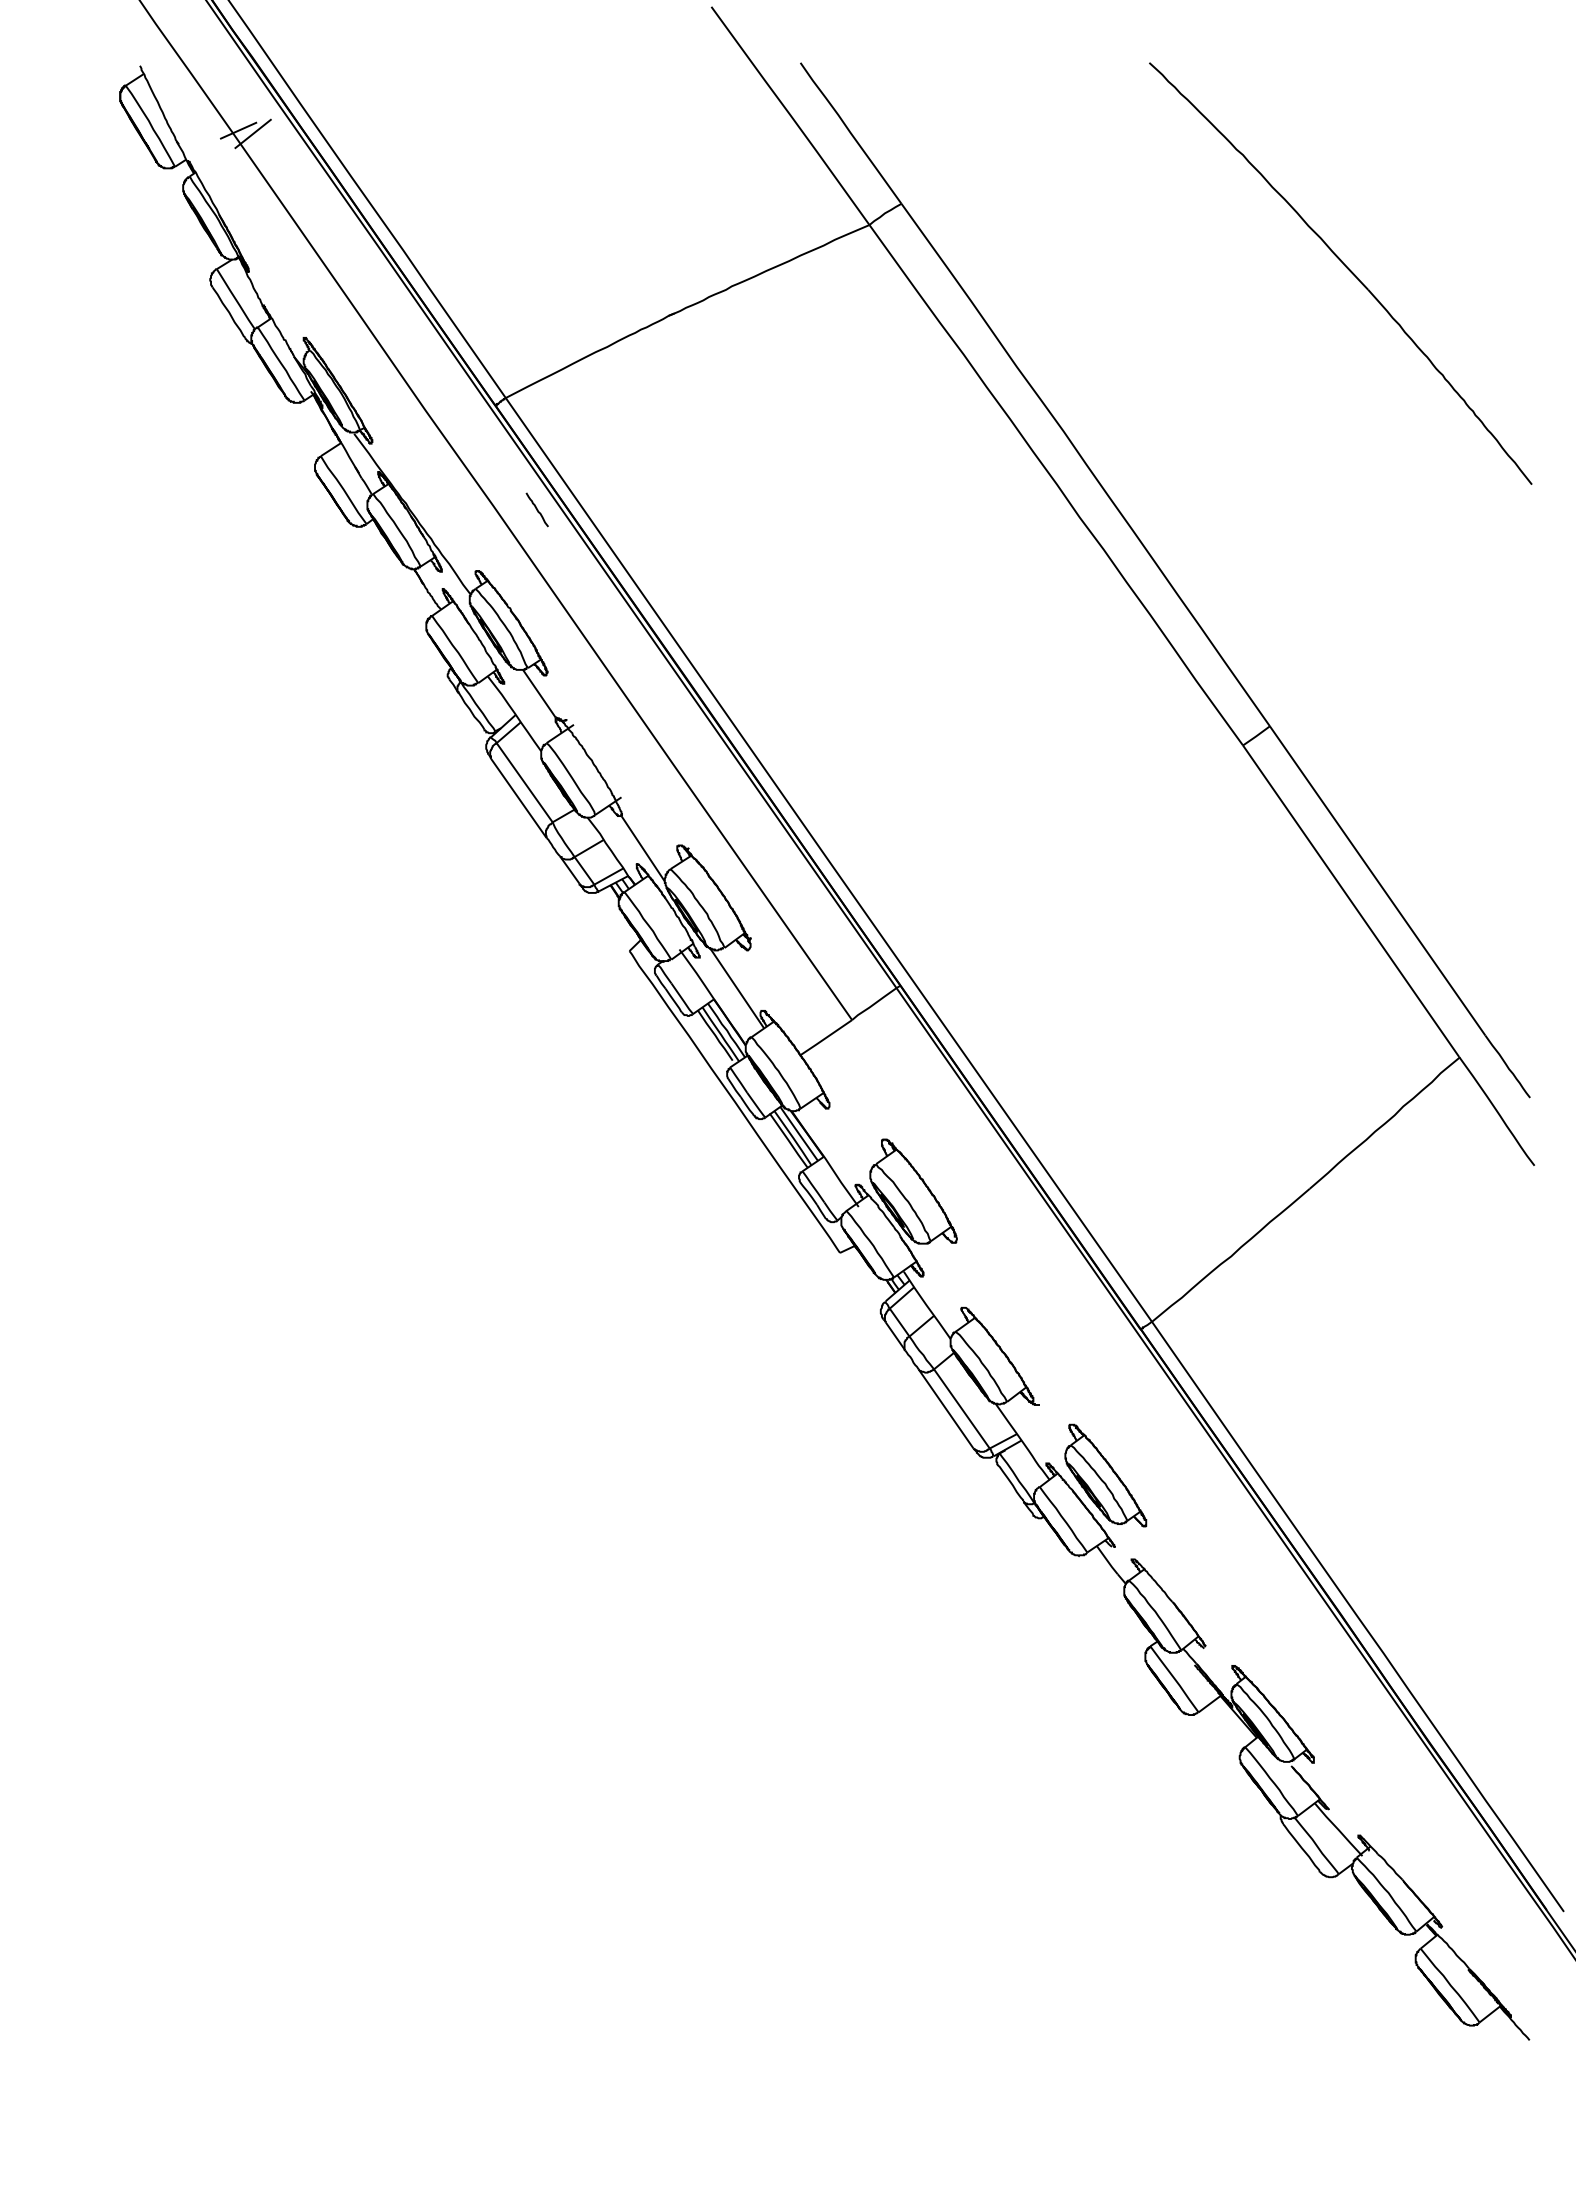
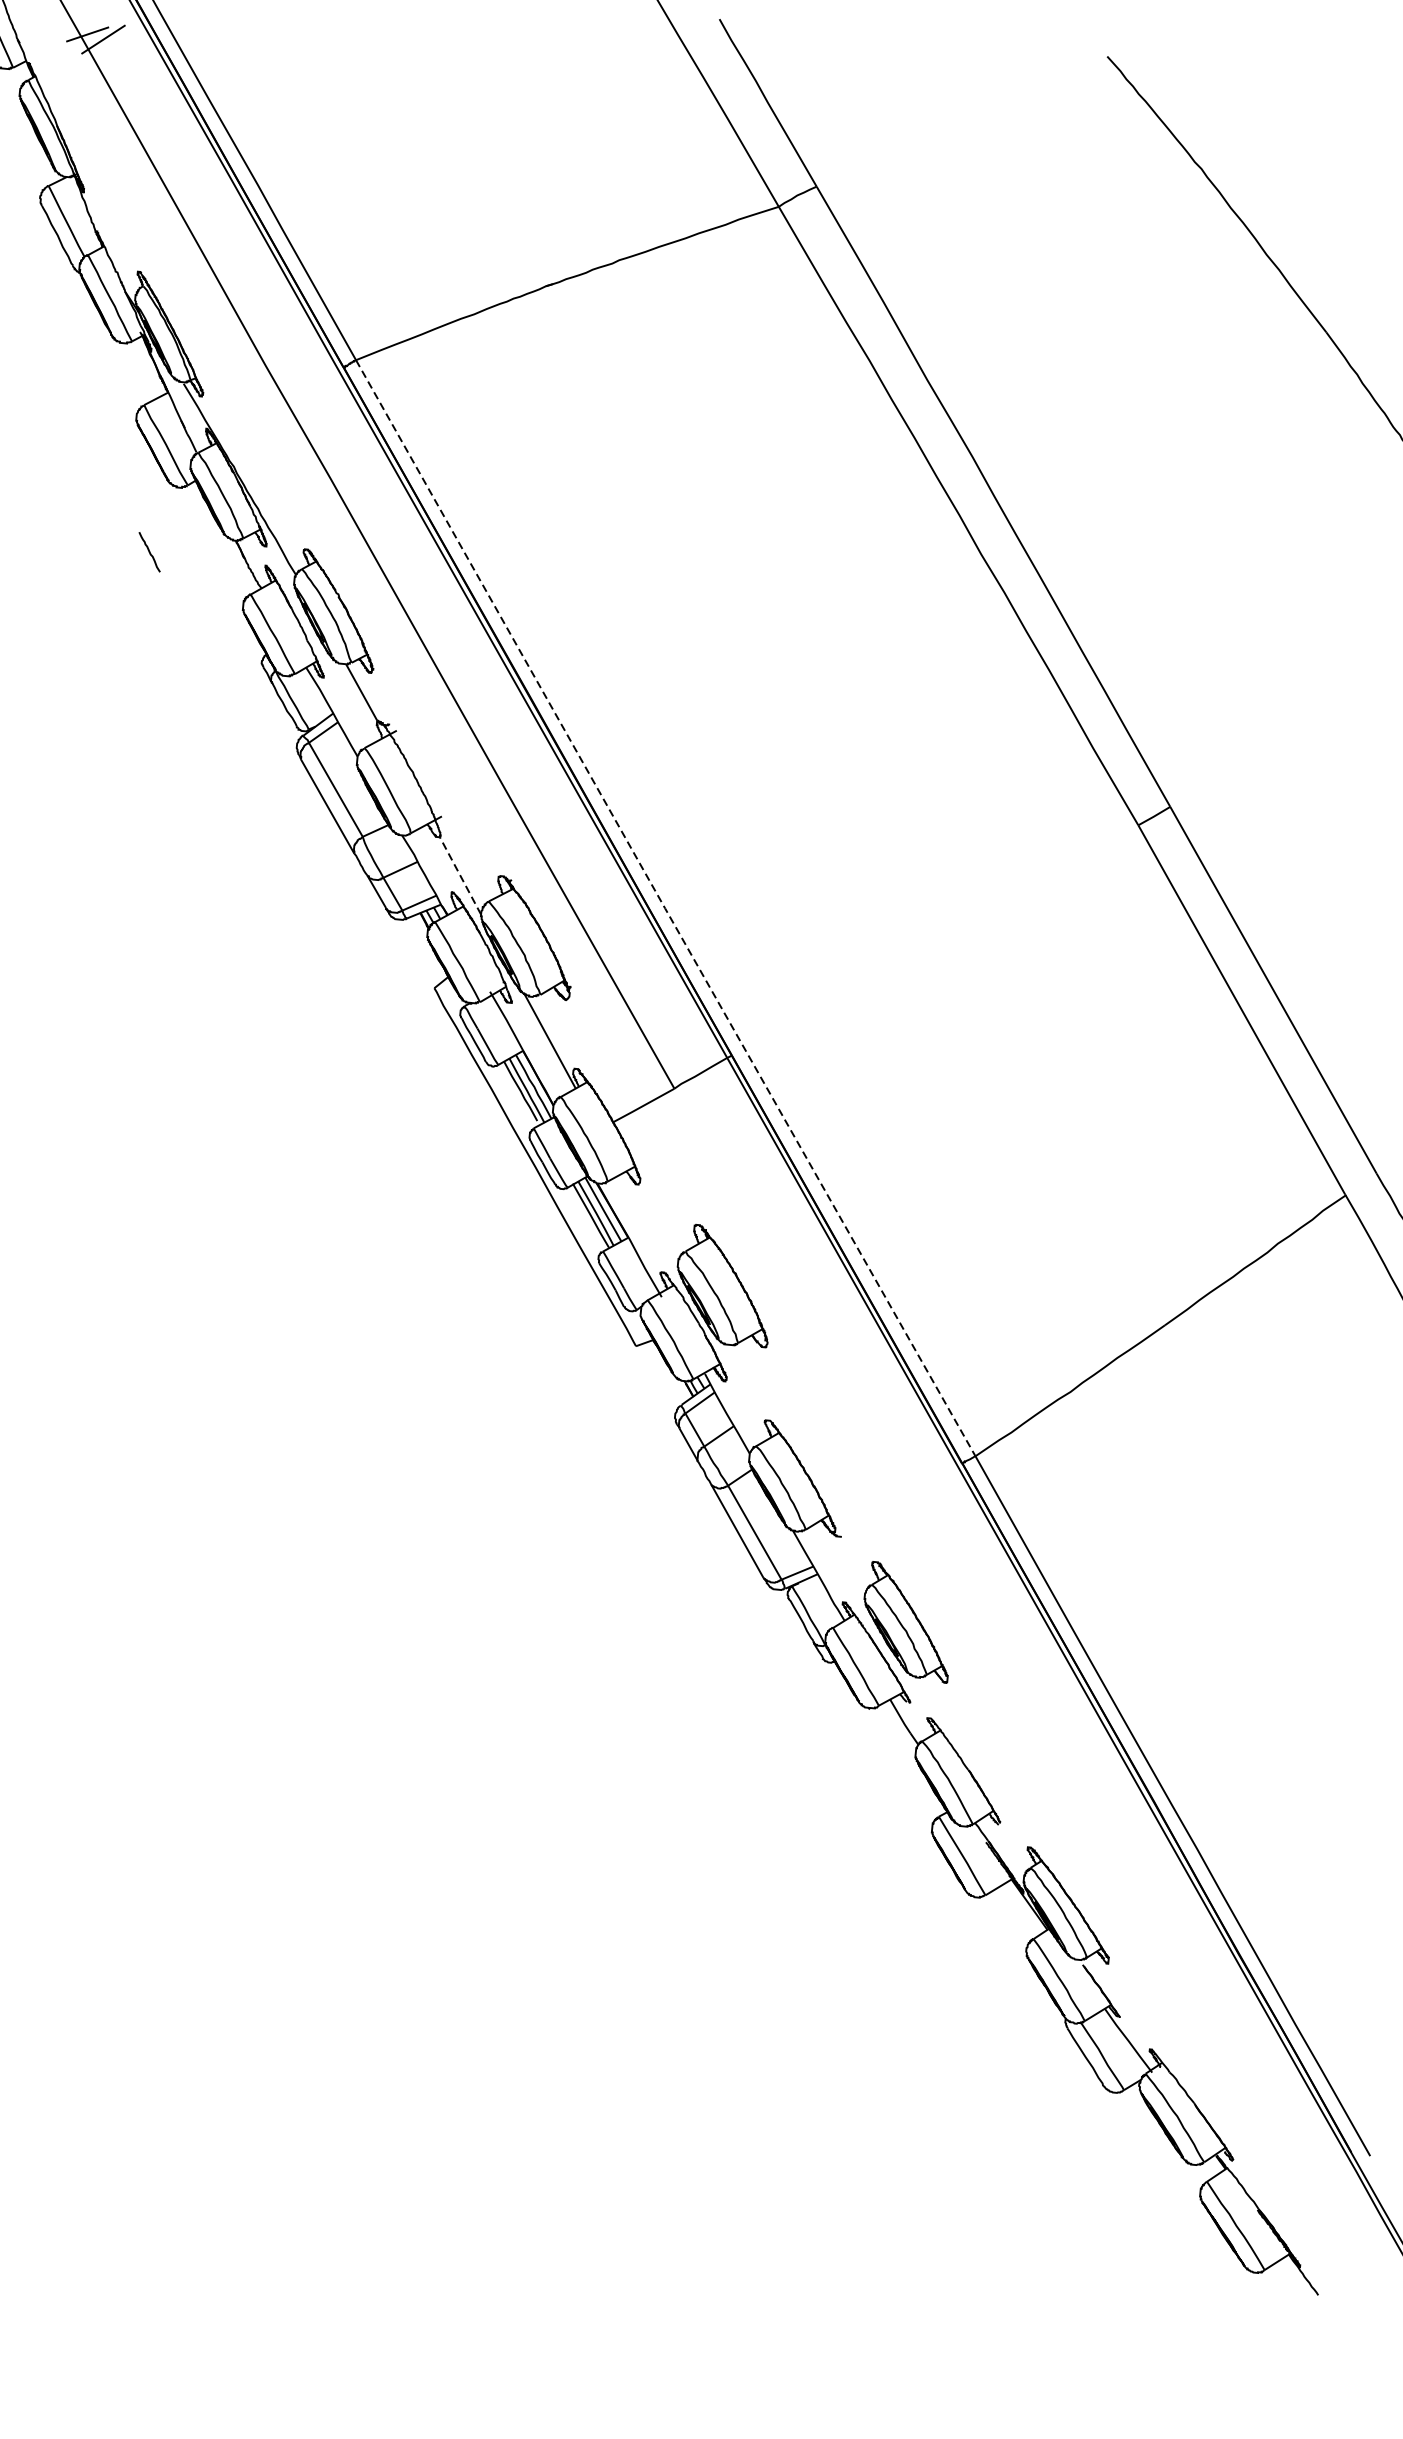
line: (536, 509) -> (148, 551), moved
line: (642, 848) -> (459, 875), solid -> dashed
line: (828, 860) -> (665, 908), solid -> dashed

